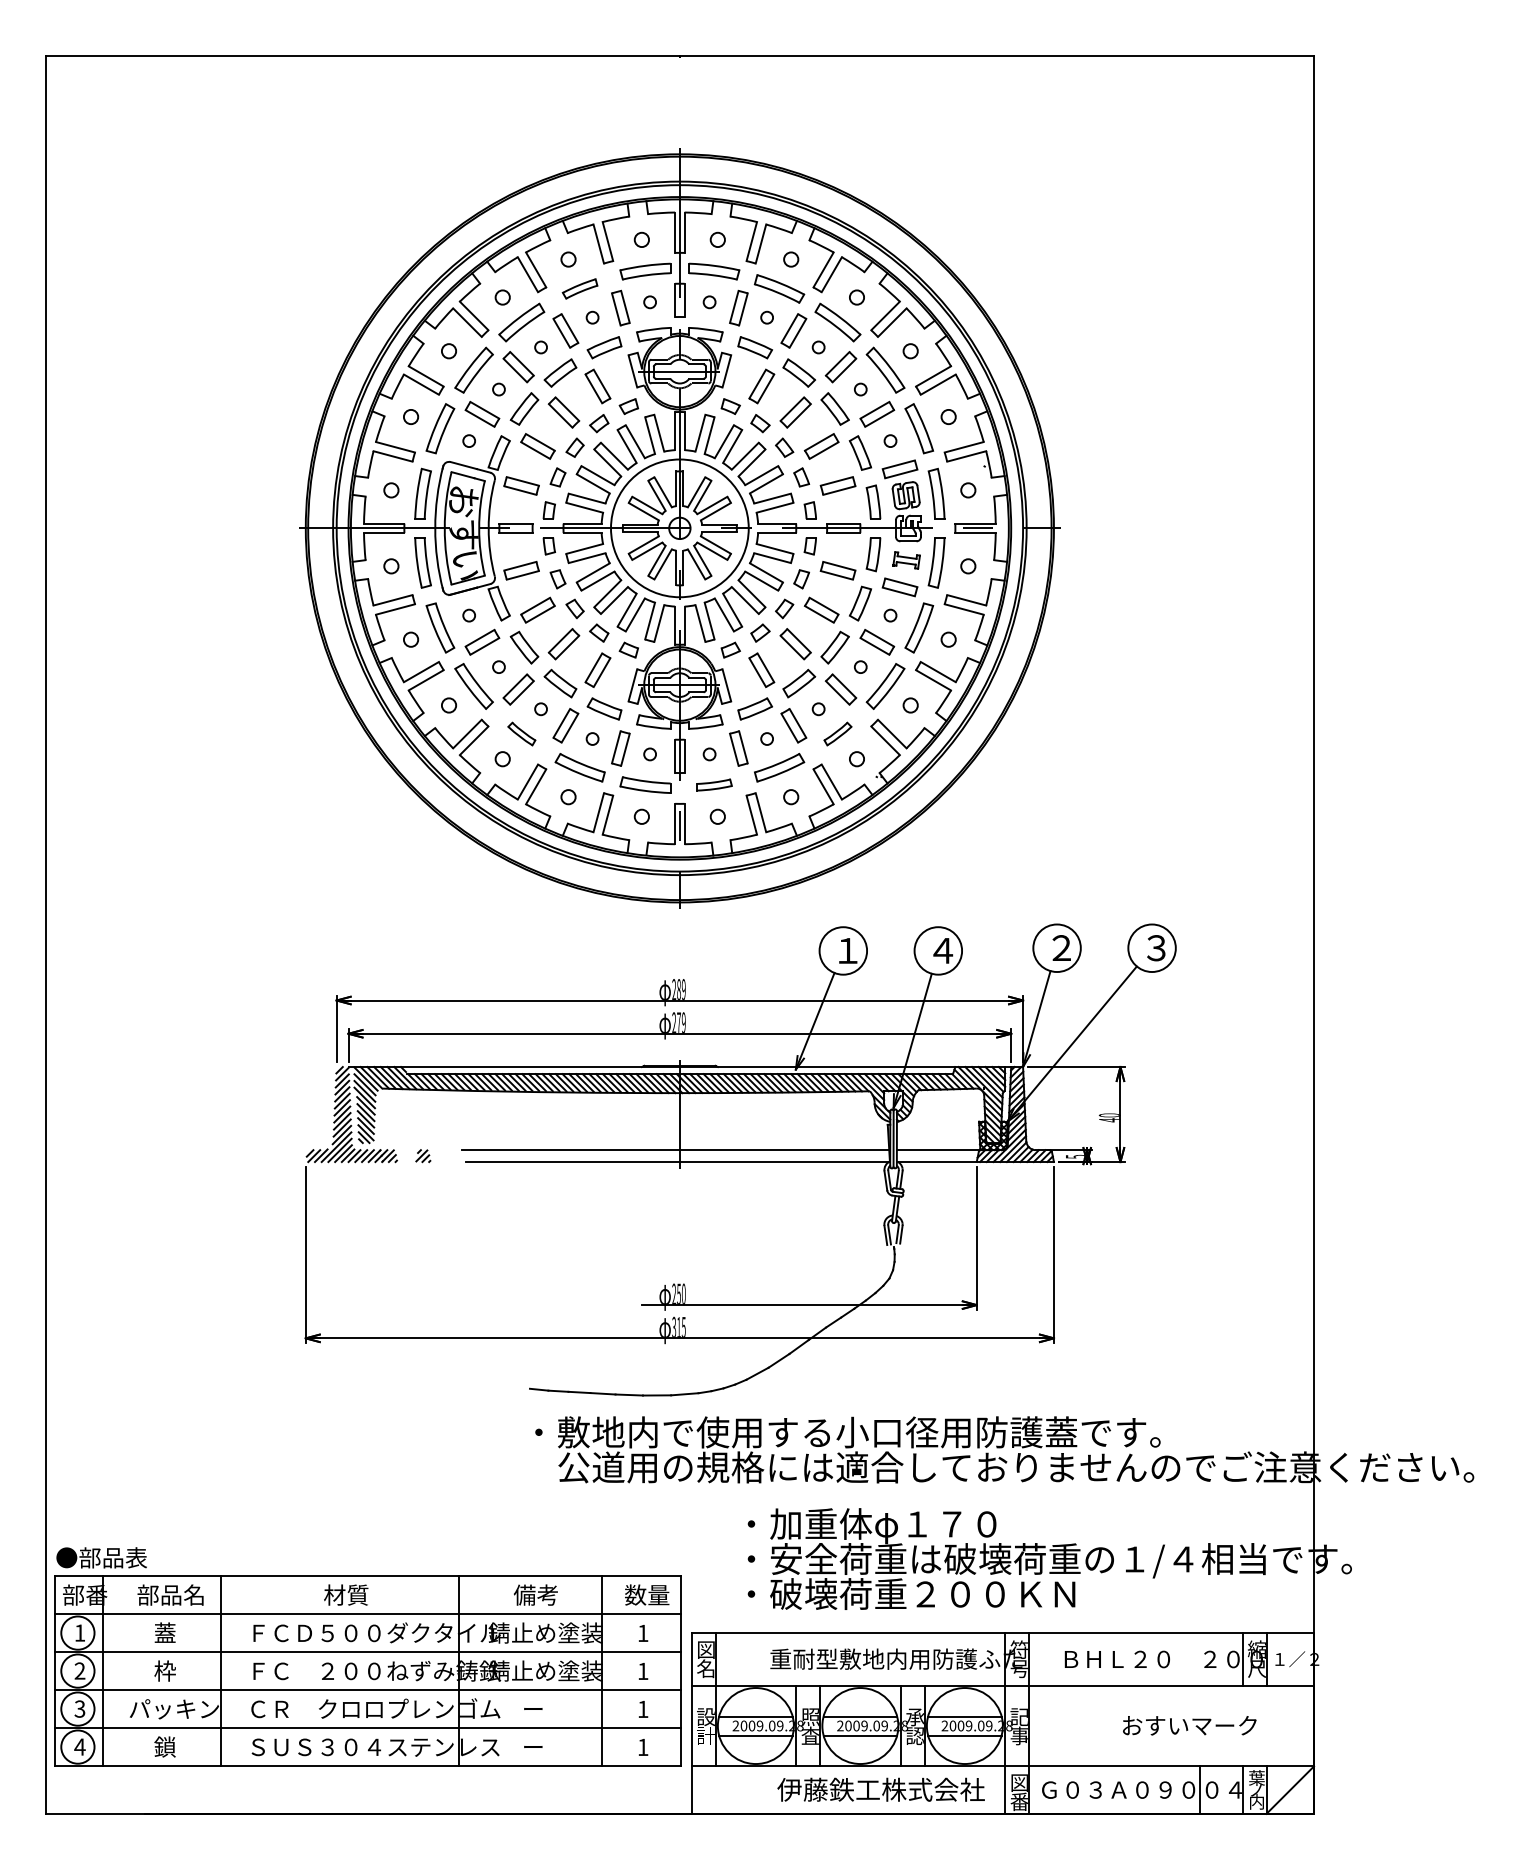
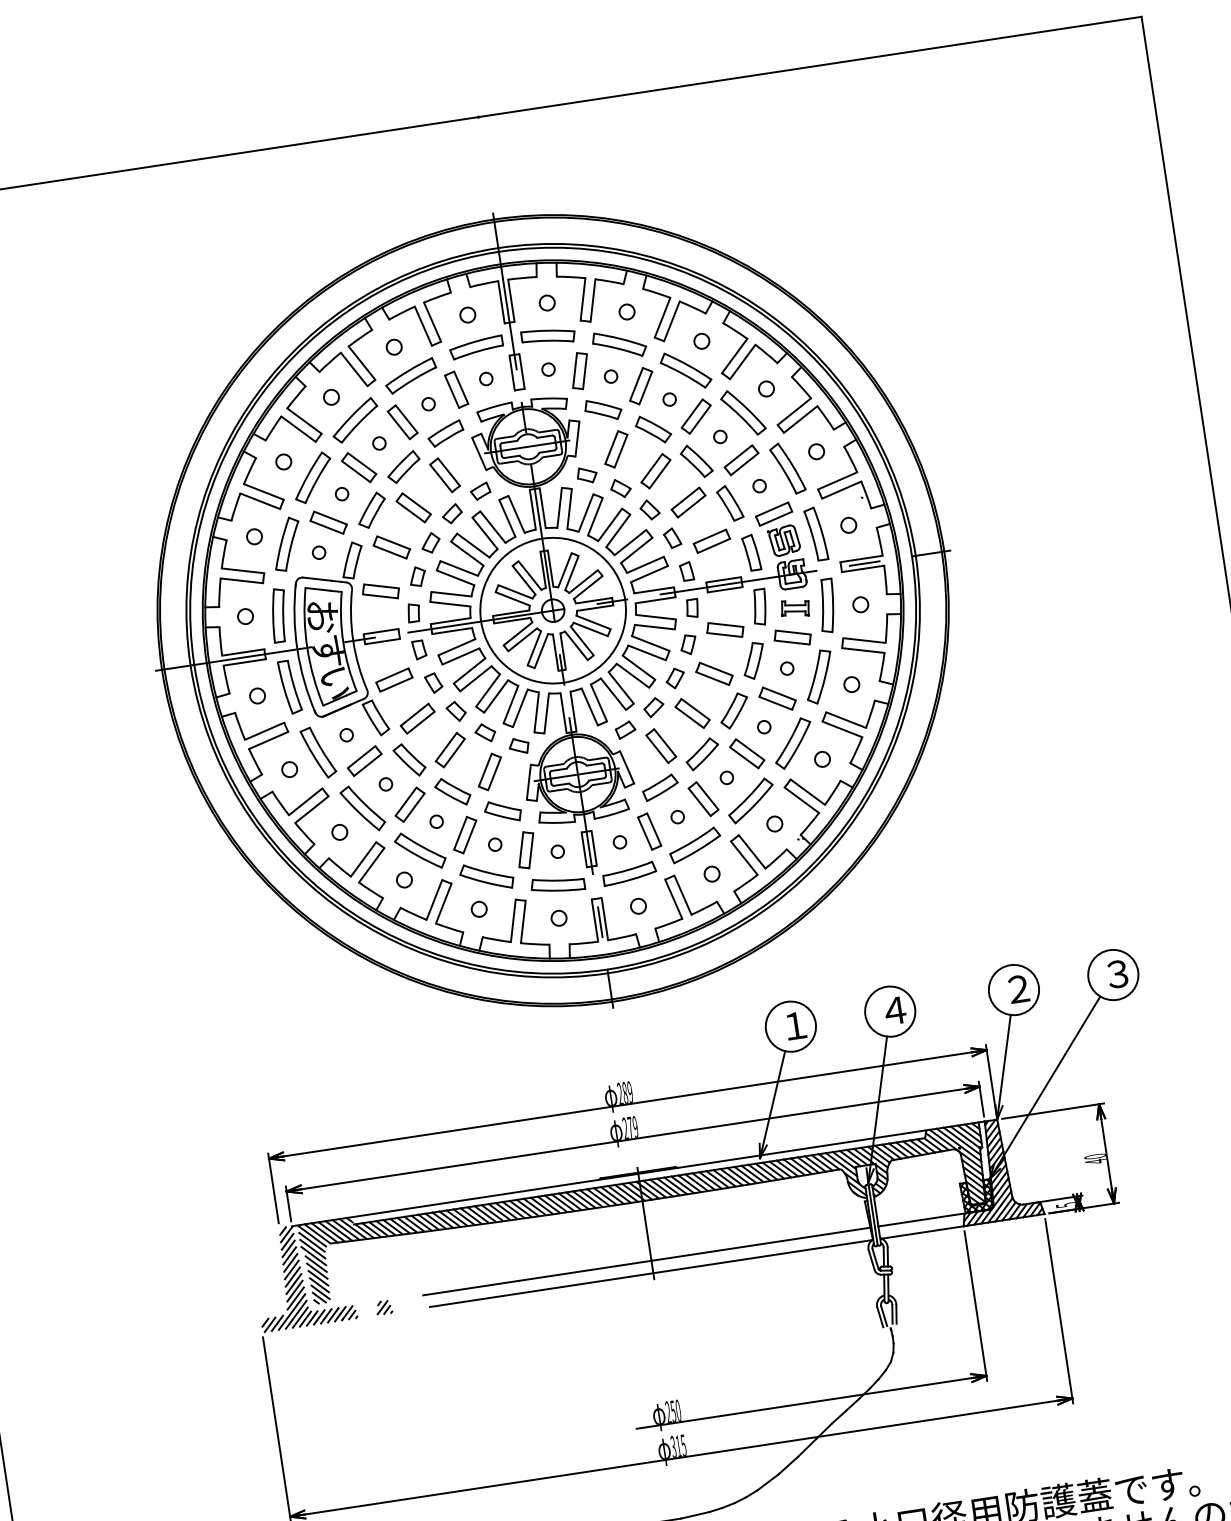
part: (579, 288) -> (410, 375), size x1.43
part: (521, 733) -> (420, 850), size x1.67
part: (837, 733) -> (750, 800), size x1.67
part: (714, 784) -> (629, 873), size x1.43

